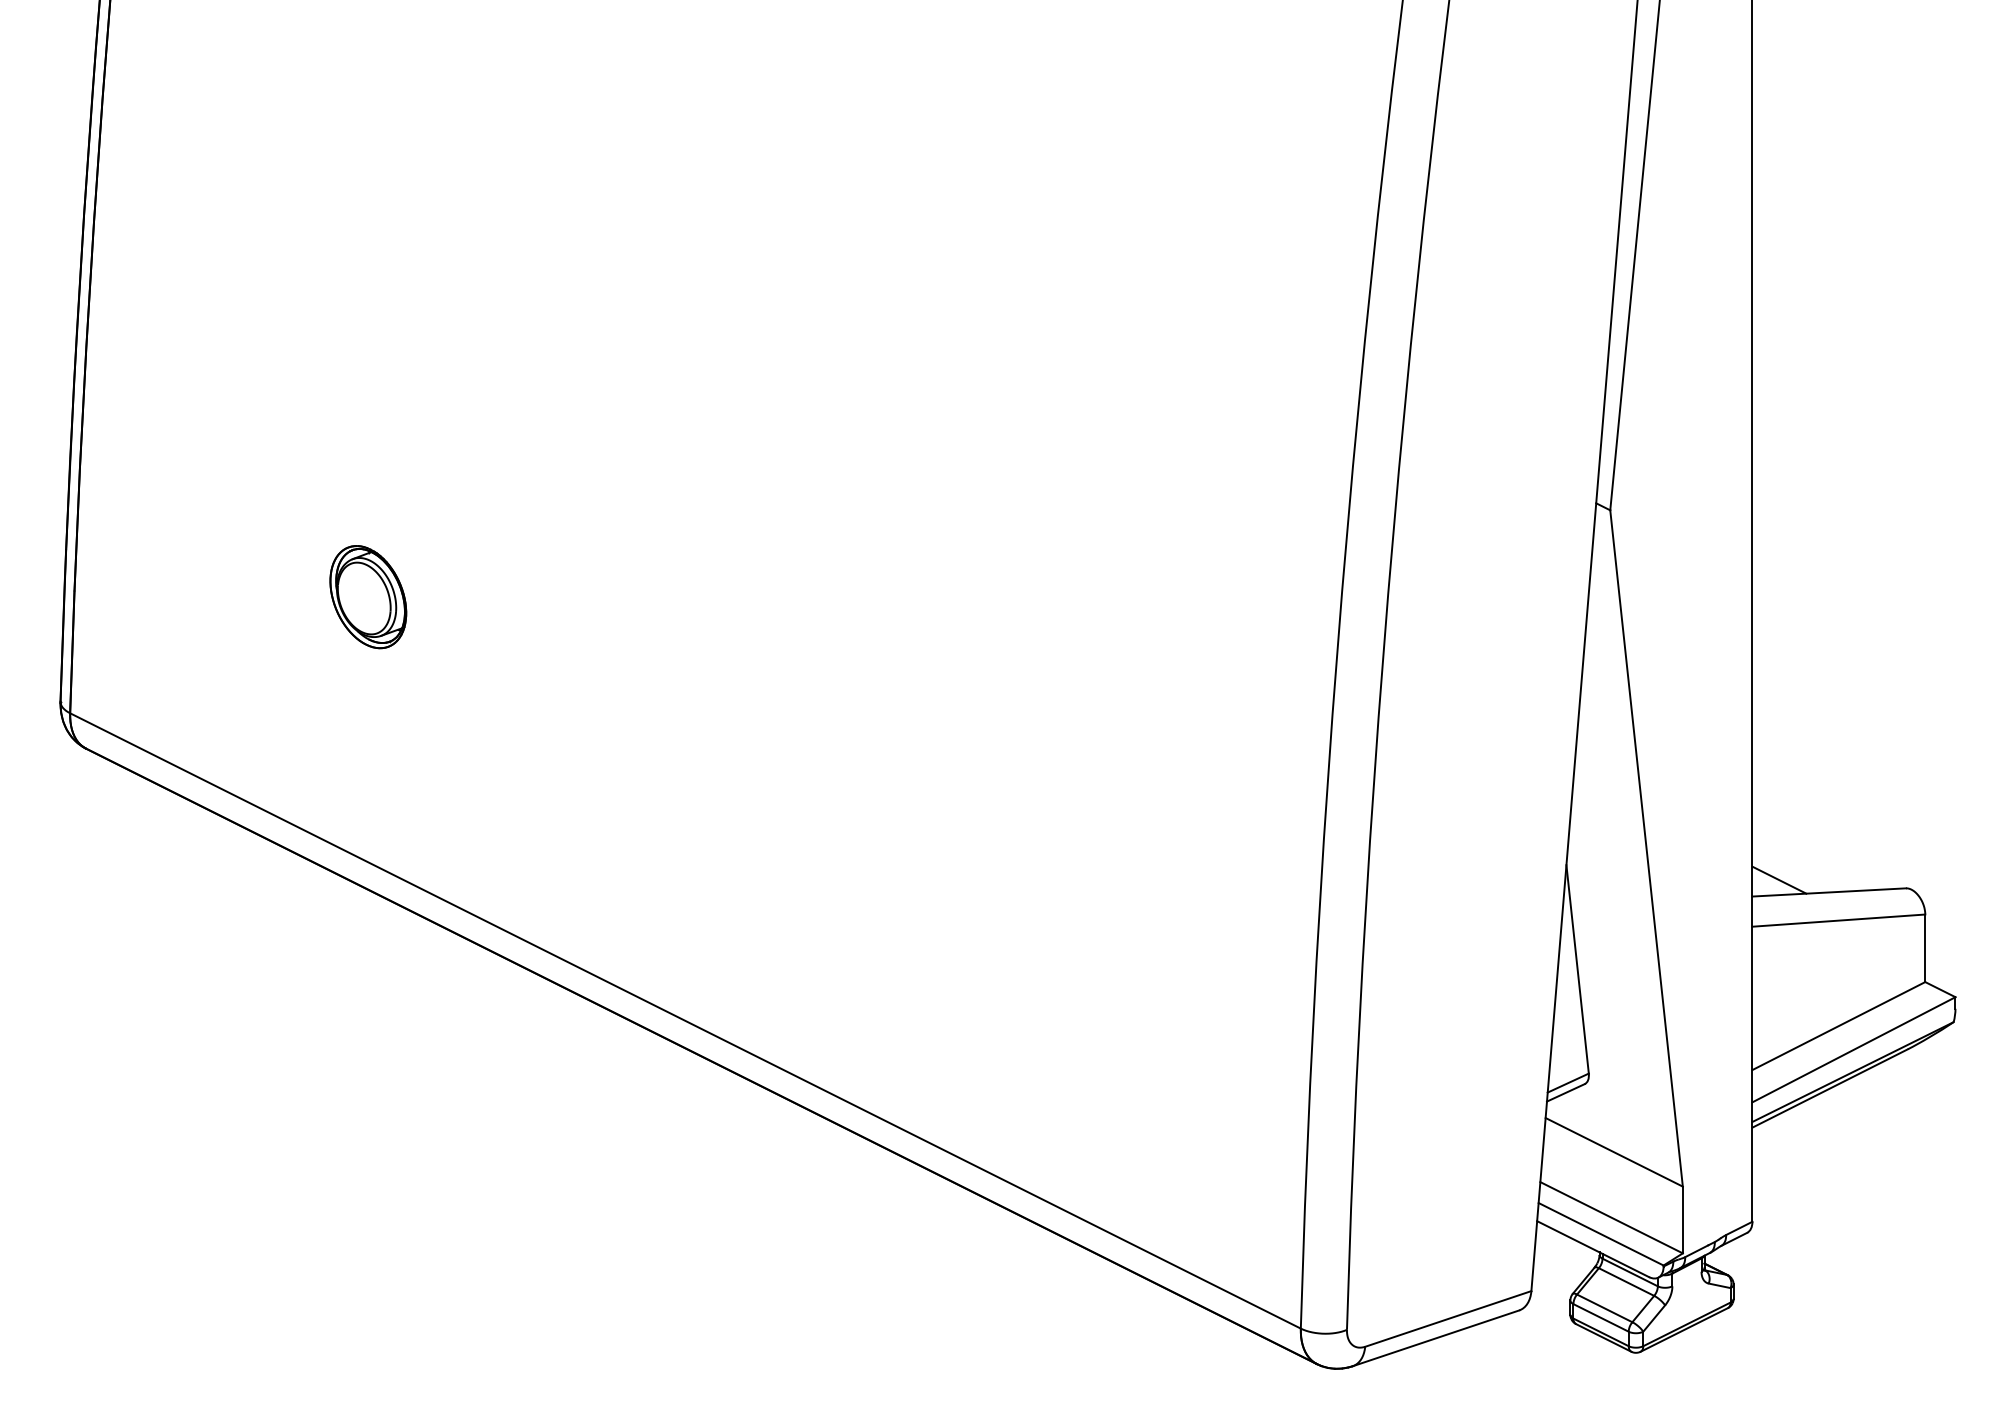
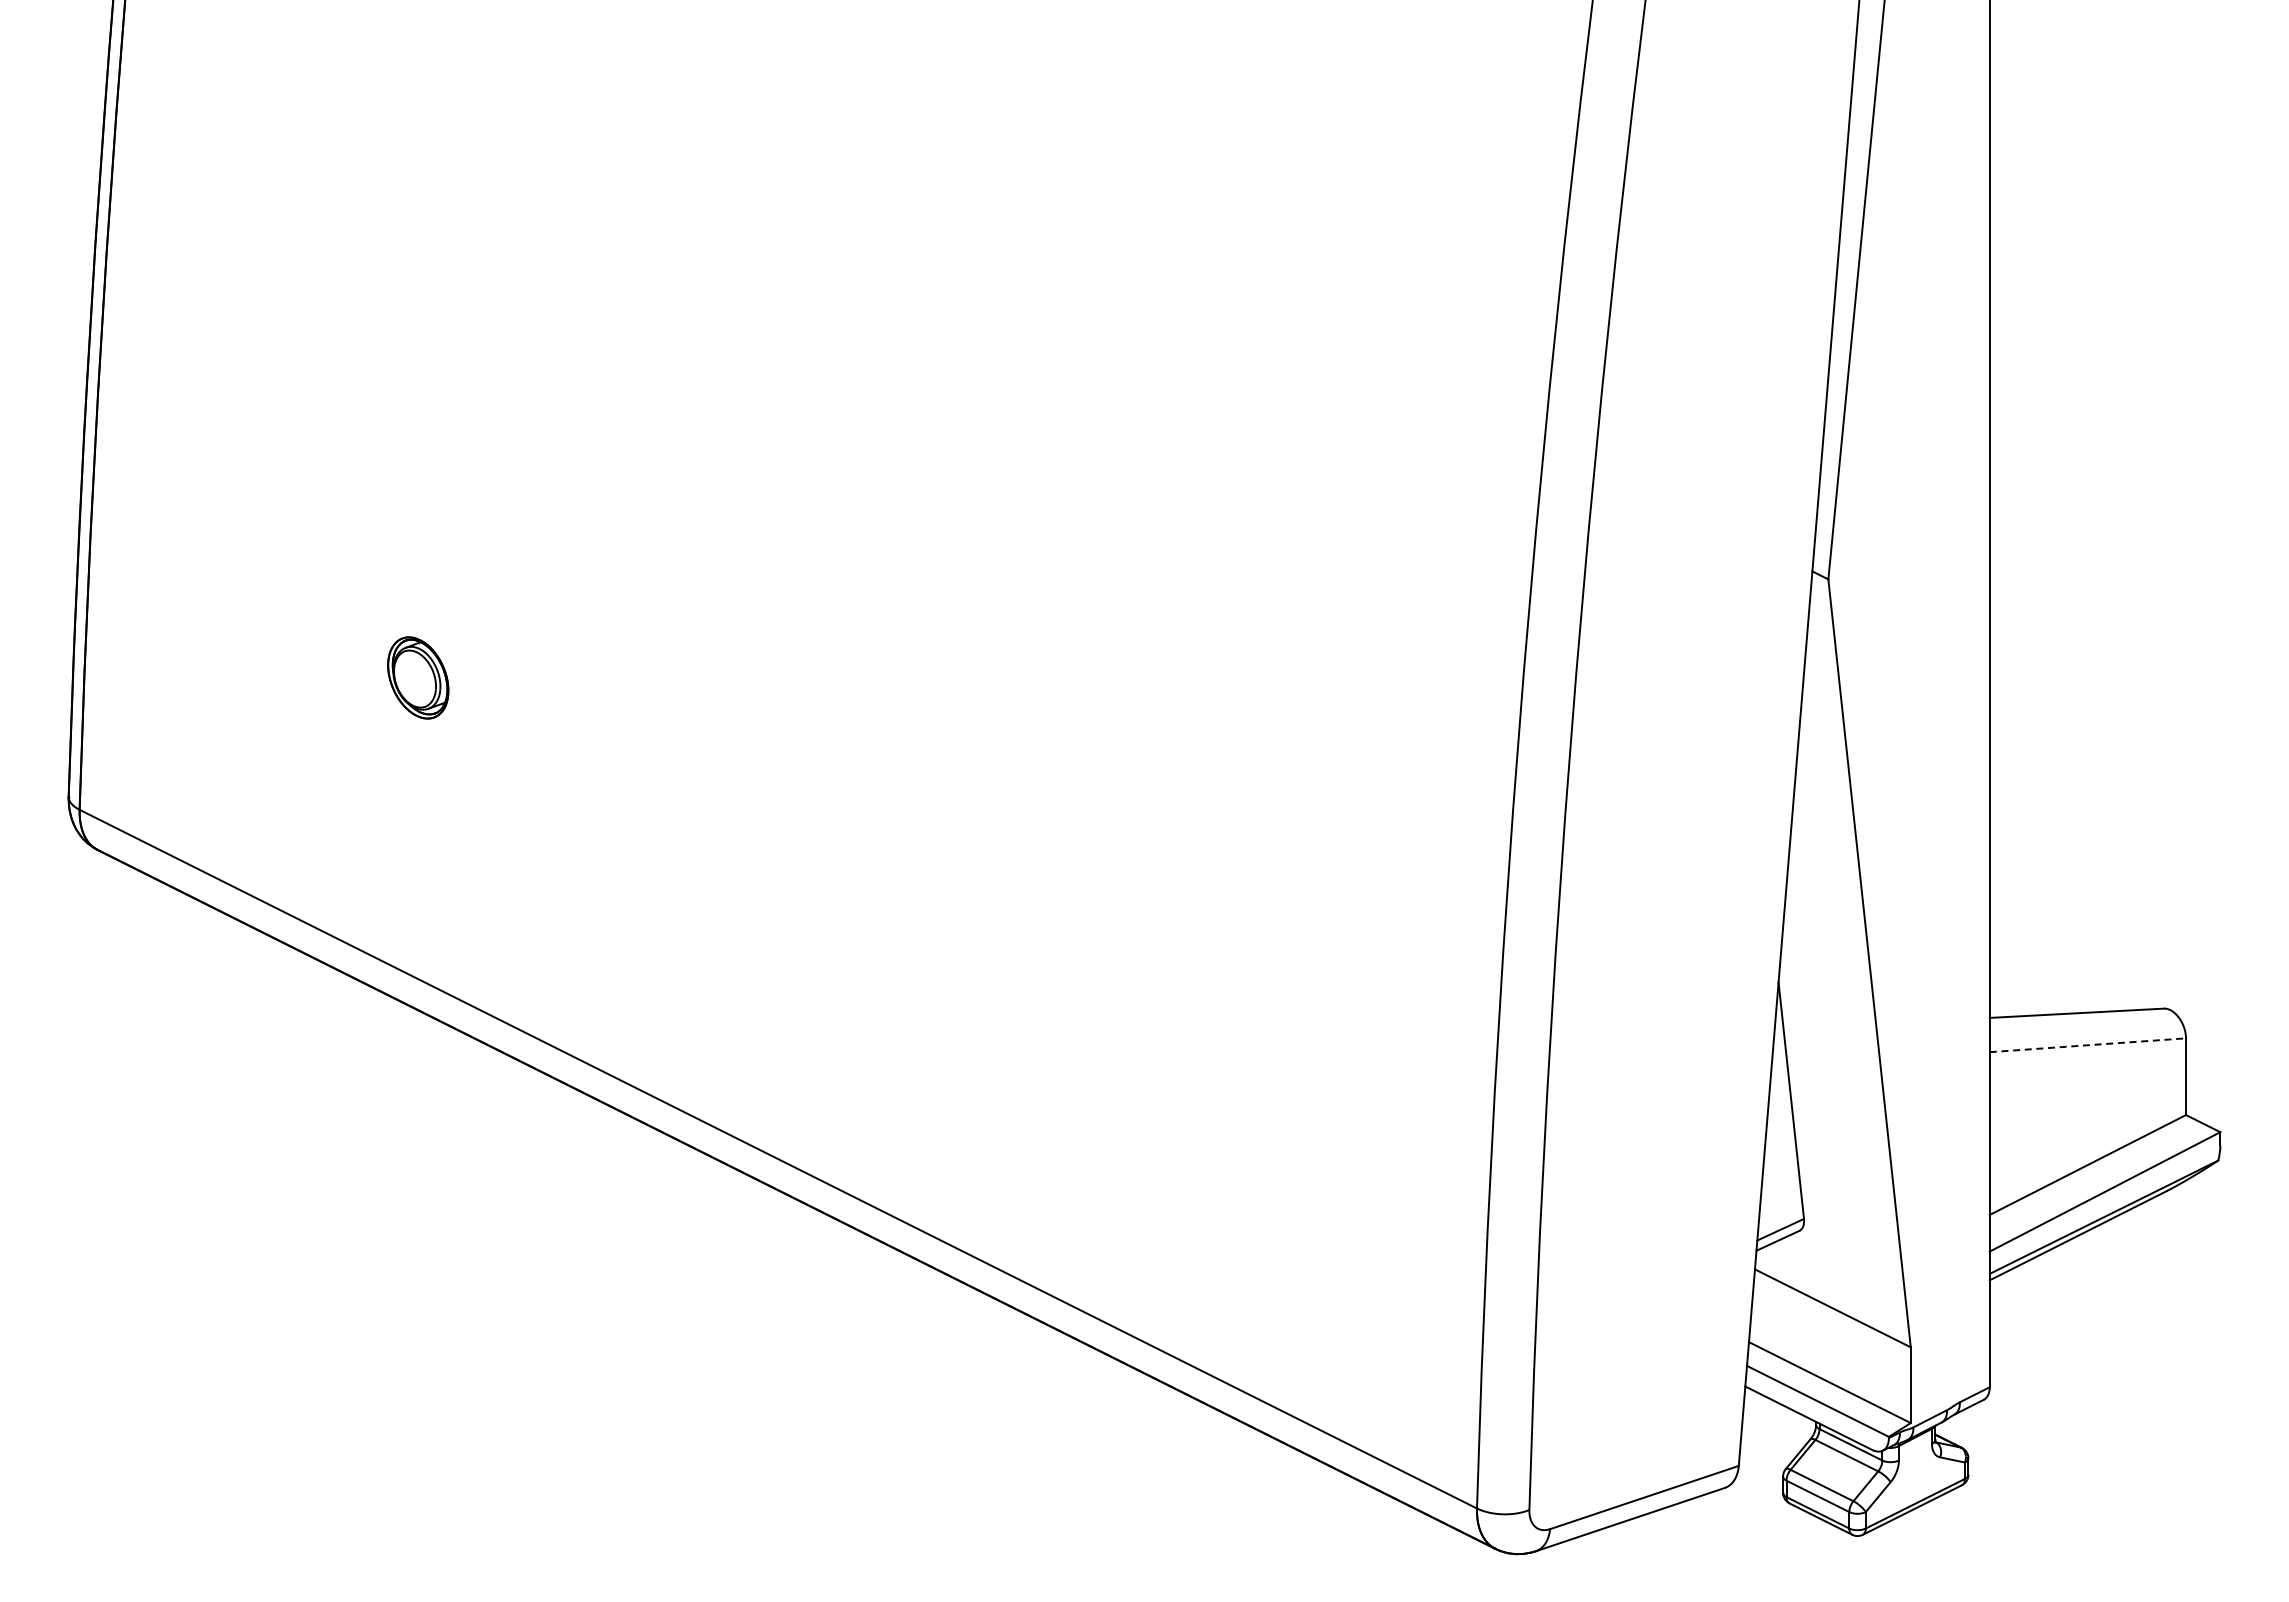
part: (368, 596) -> (418, 677), size x0.7
line: (1778, 880) -> (2019, 999), removed
line: (1839, 920) -> (2088, 1045), solid -> dashed

